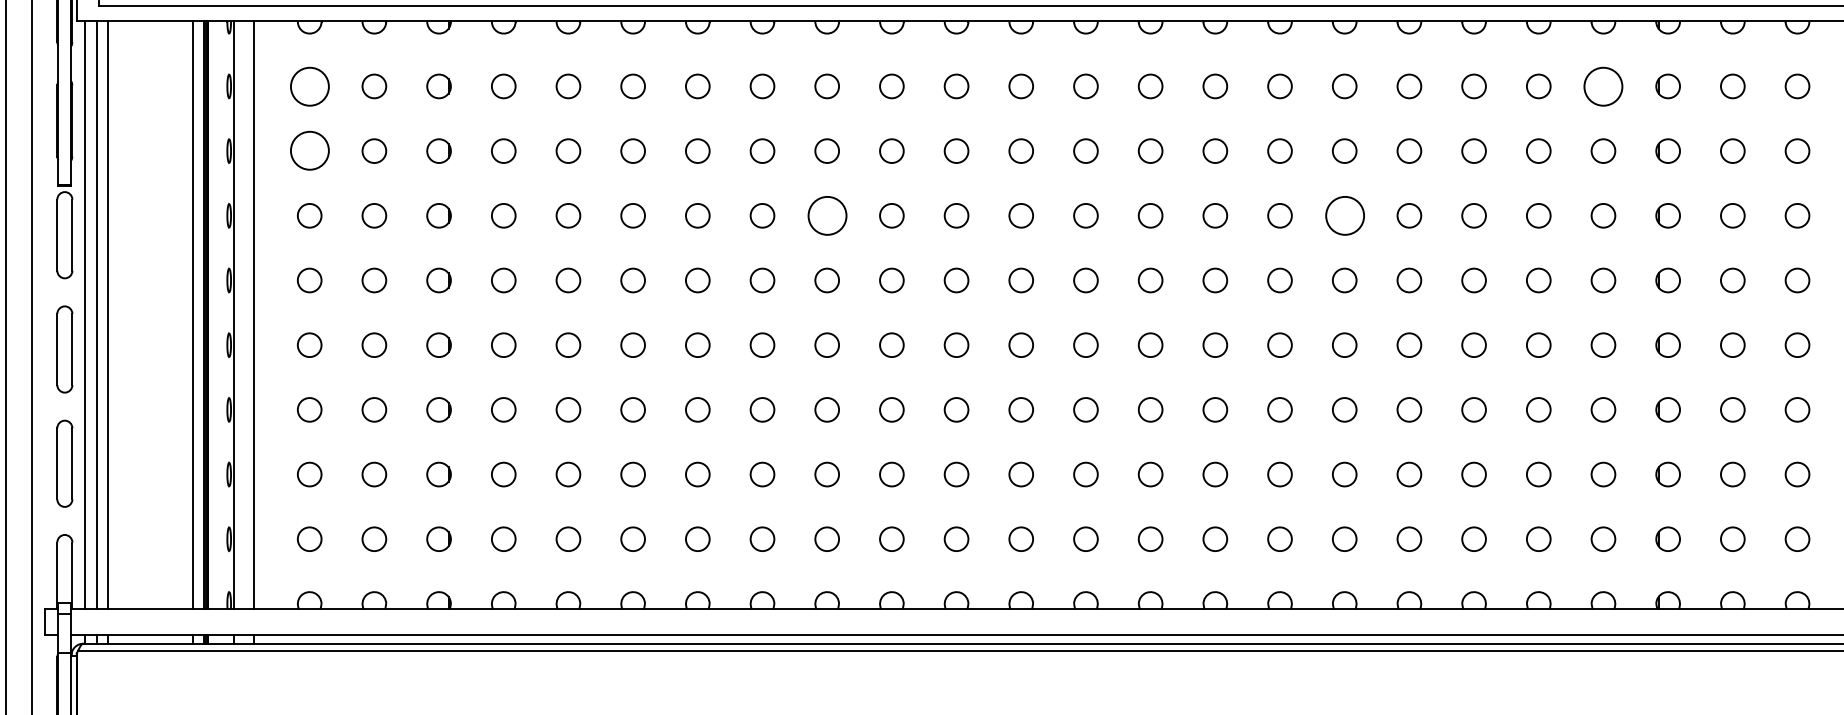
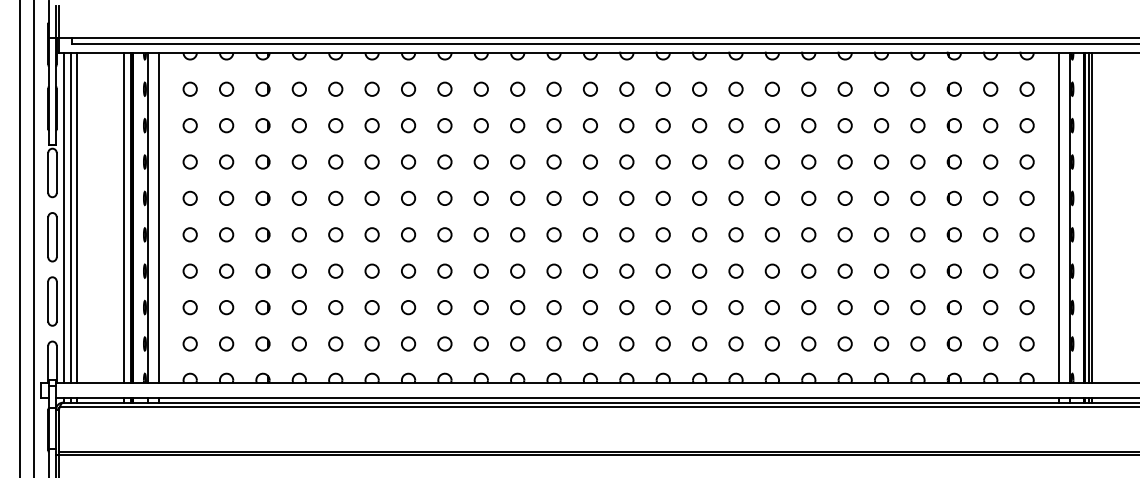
circle: (308, 85) -> (189, 88), size x0.62
circle: (1602, 85) -> (917, 88), size x0.62
circle: (308, 150) -> (189, 125), size x0.62
circle: (825, 214) -> (480, 161), size x0.62
circle: (1343, 214) -> (771, 161), size x0.62

